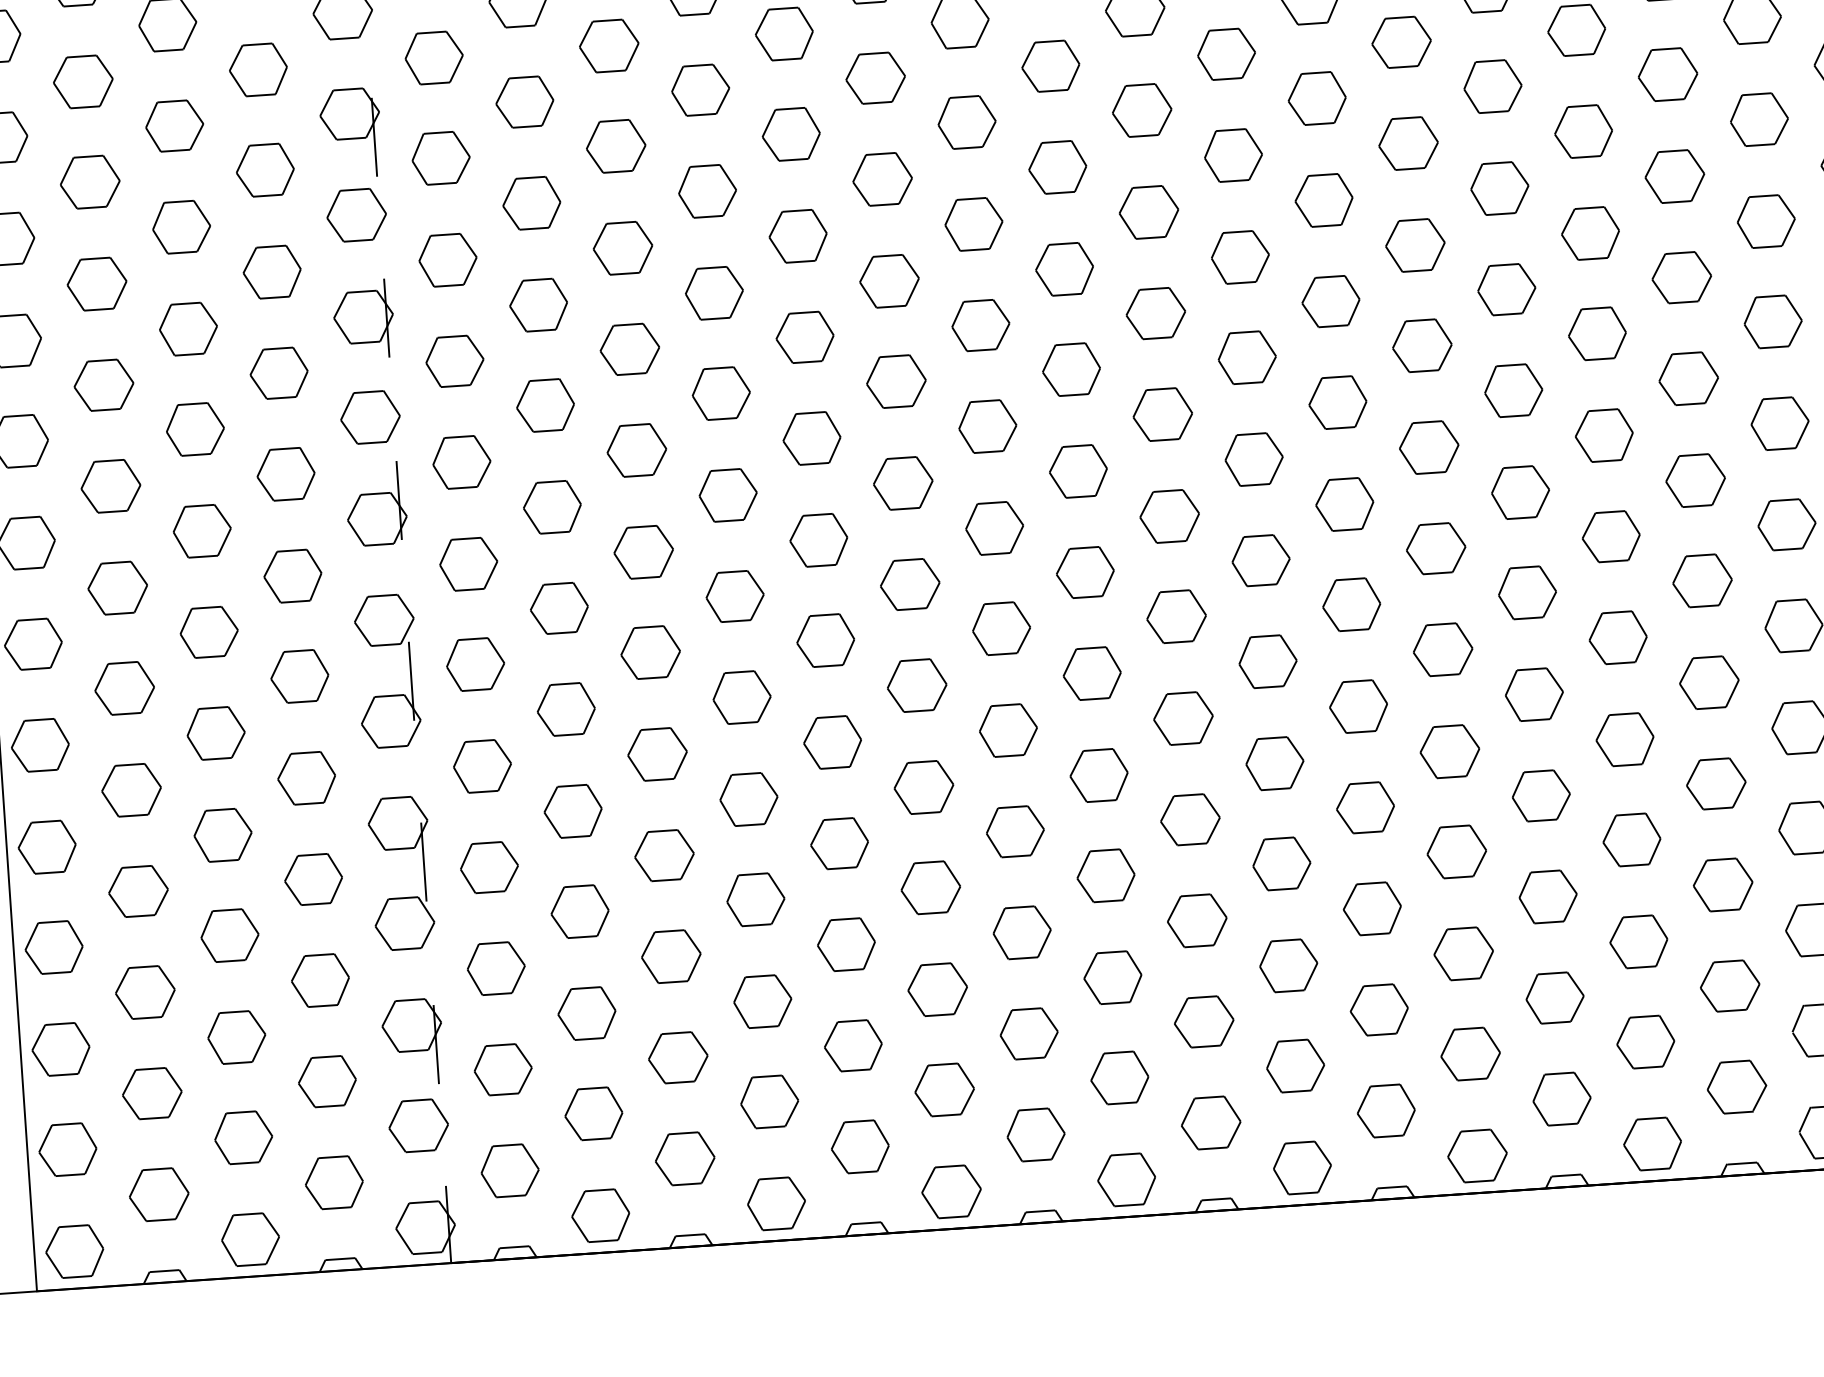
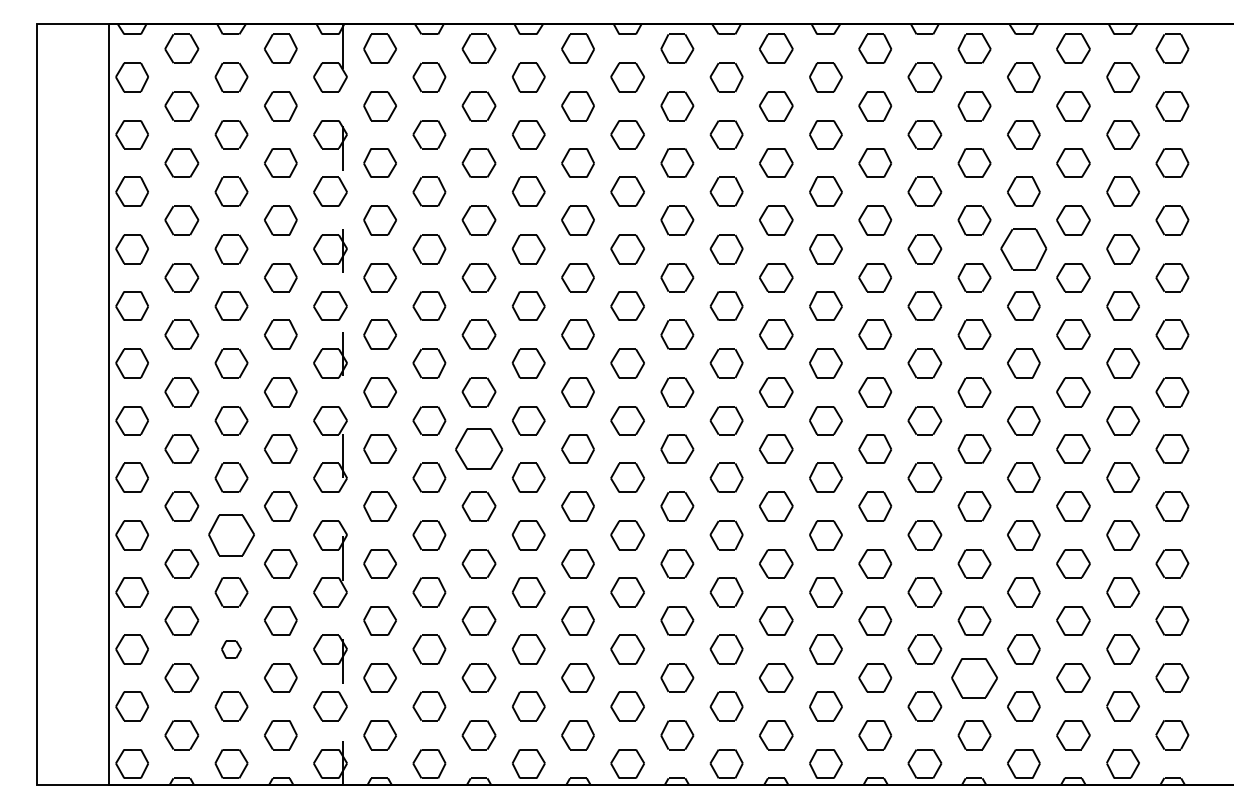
part: (1589, 233) -> (1023, 249), size x1.4
part: (649, 651) -> (478, 448), size x1.4
part: (222, 835) -> (231, 535), size x1.4
part: (1554, 996) -> (974, 677), size x1.4
part: (236, 1037) -> (231, 649), size x0.6

